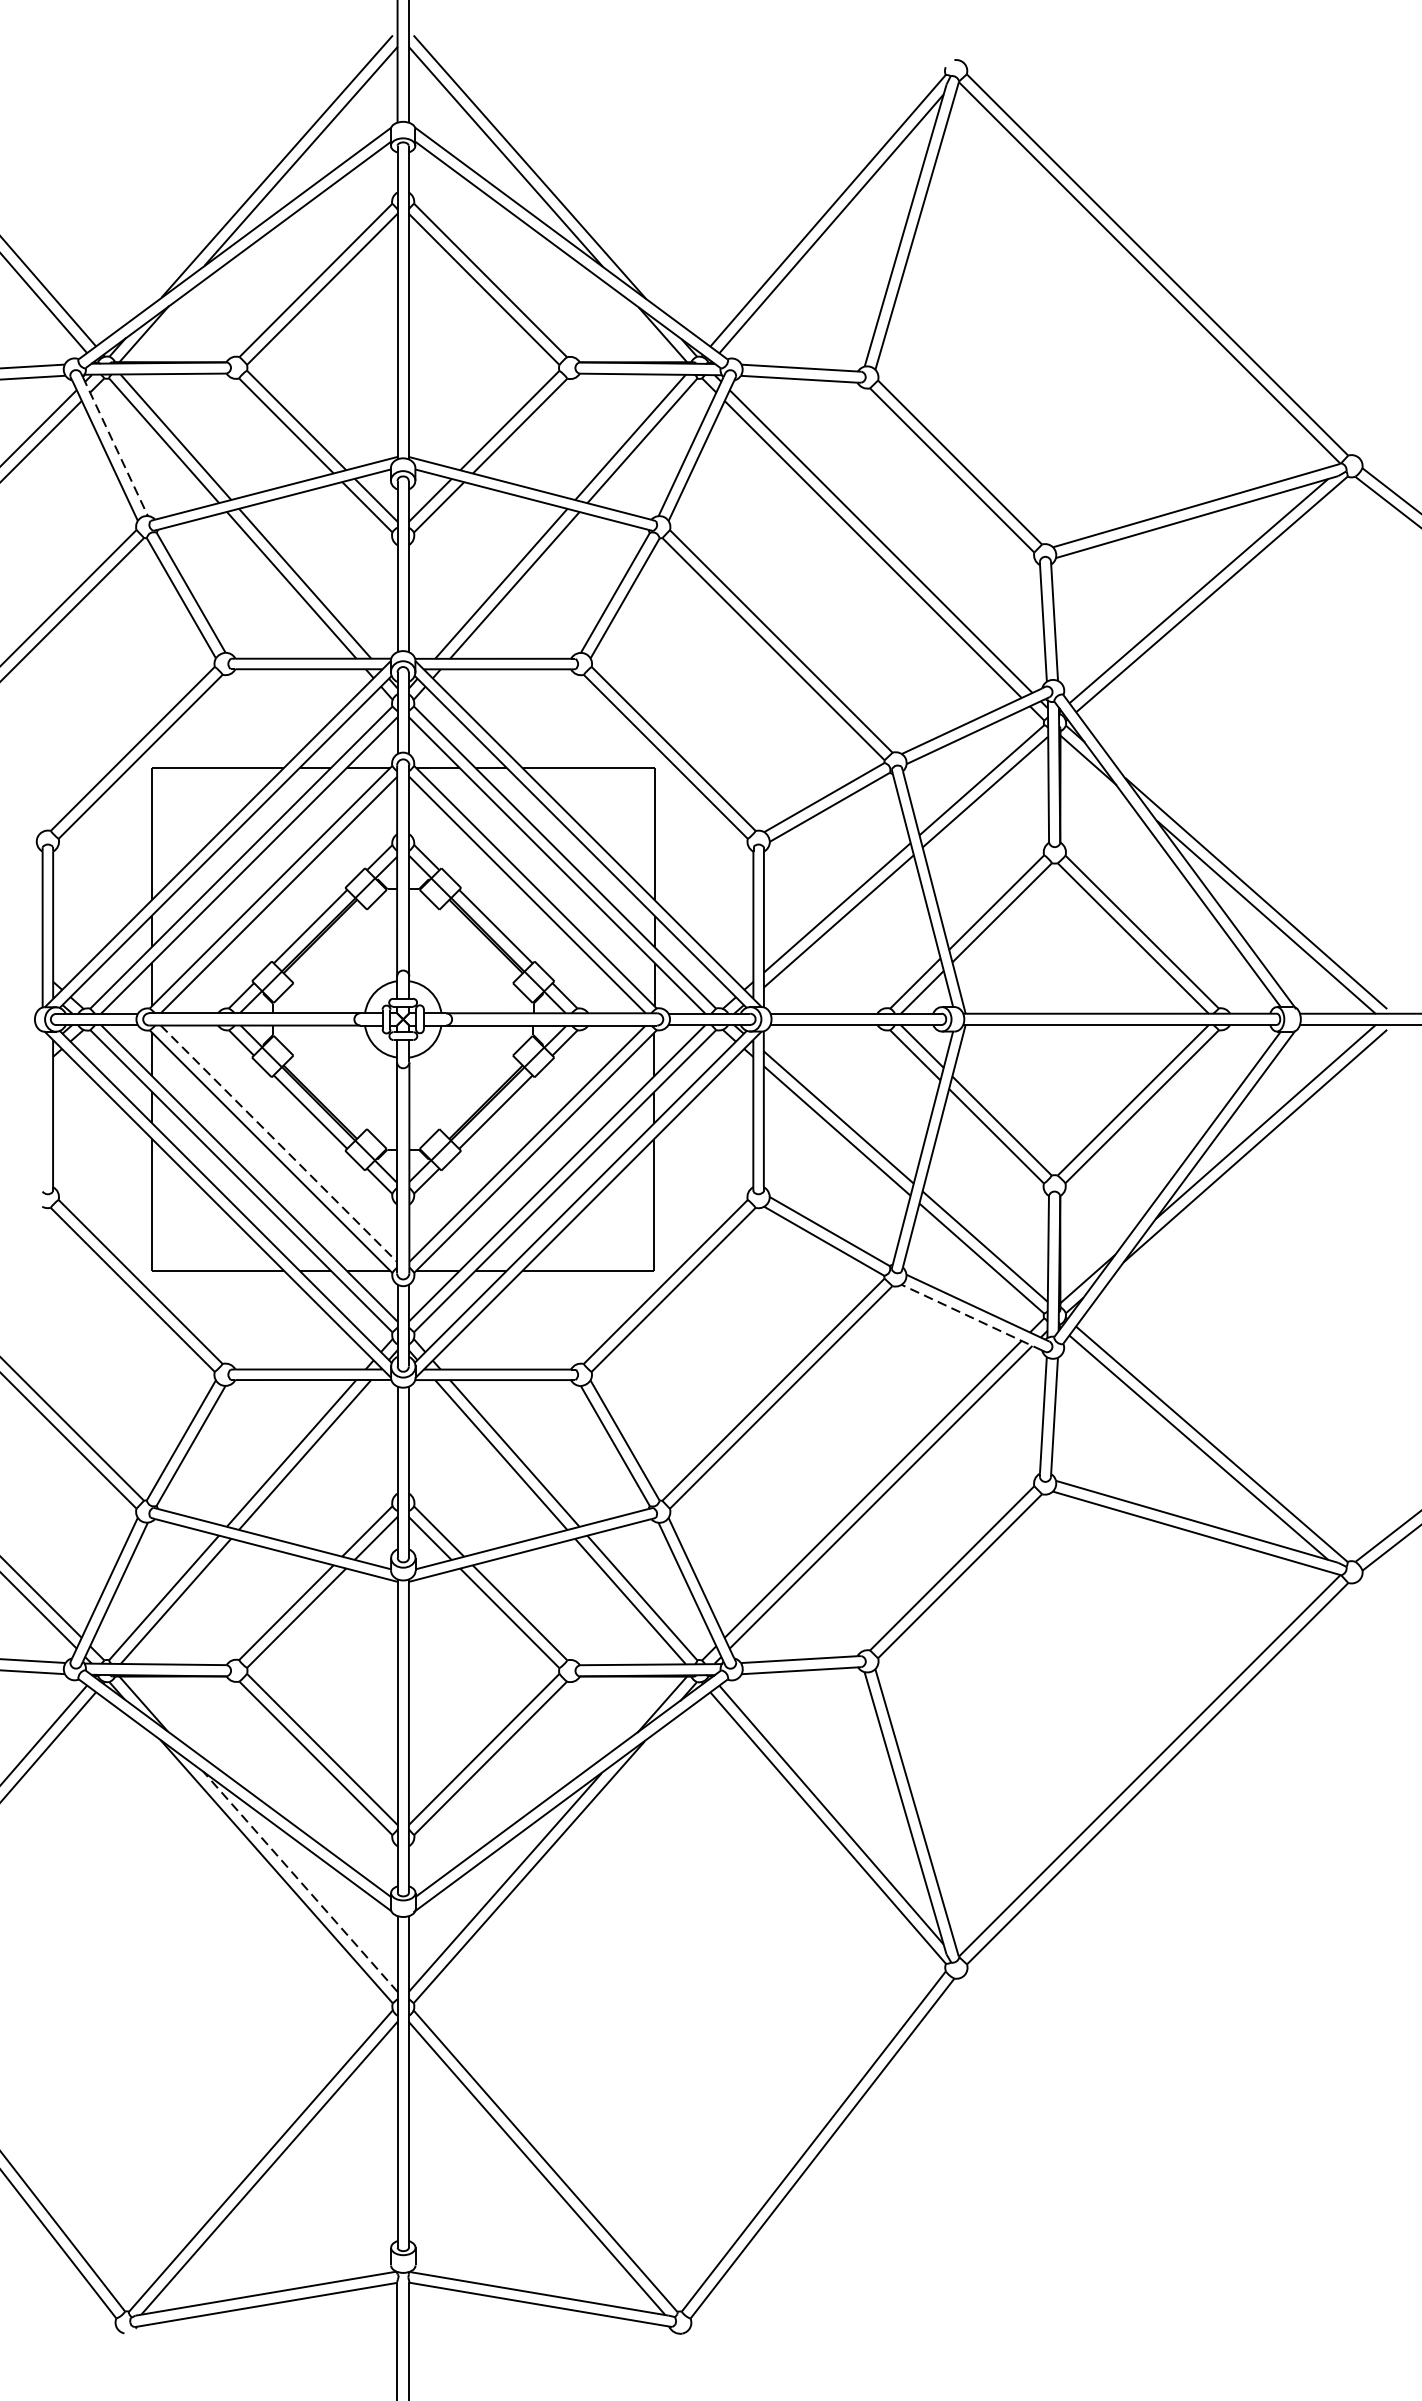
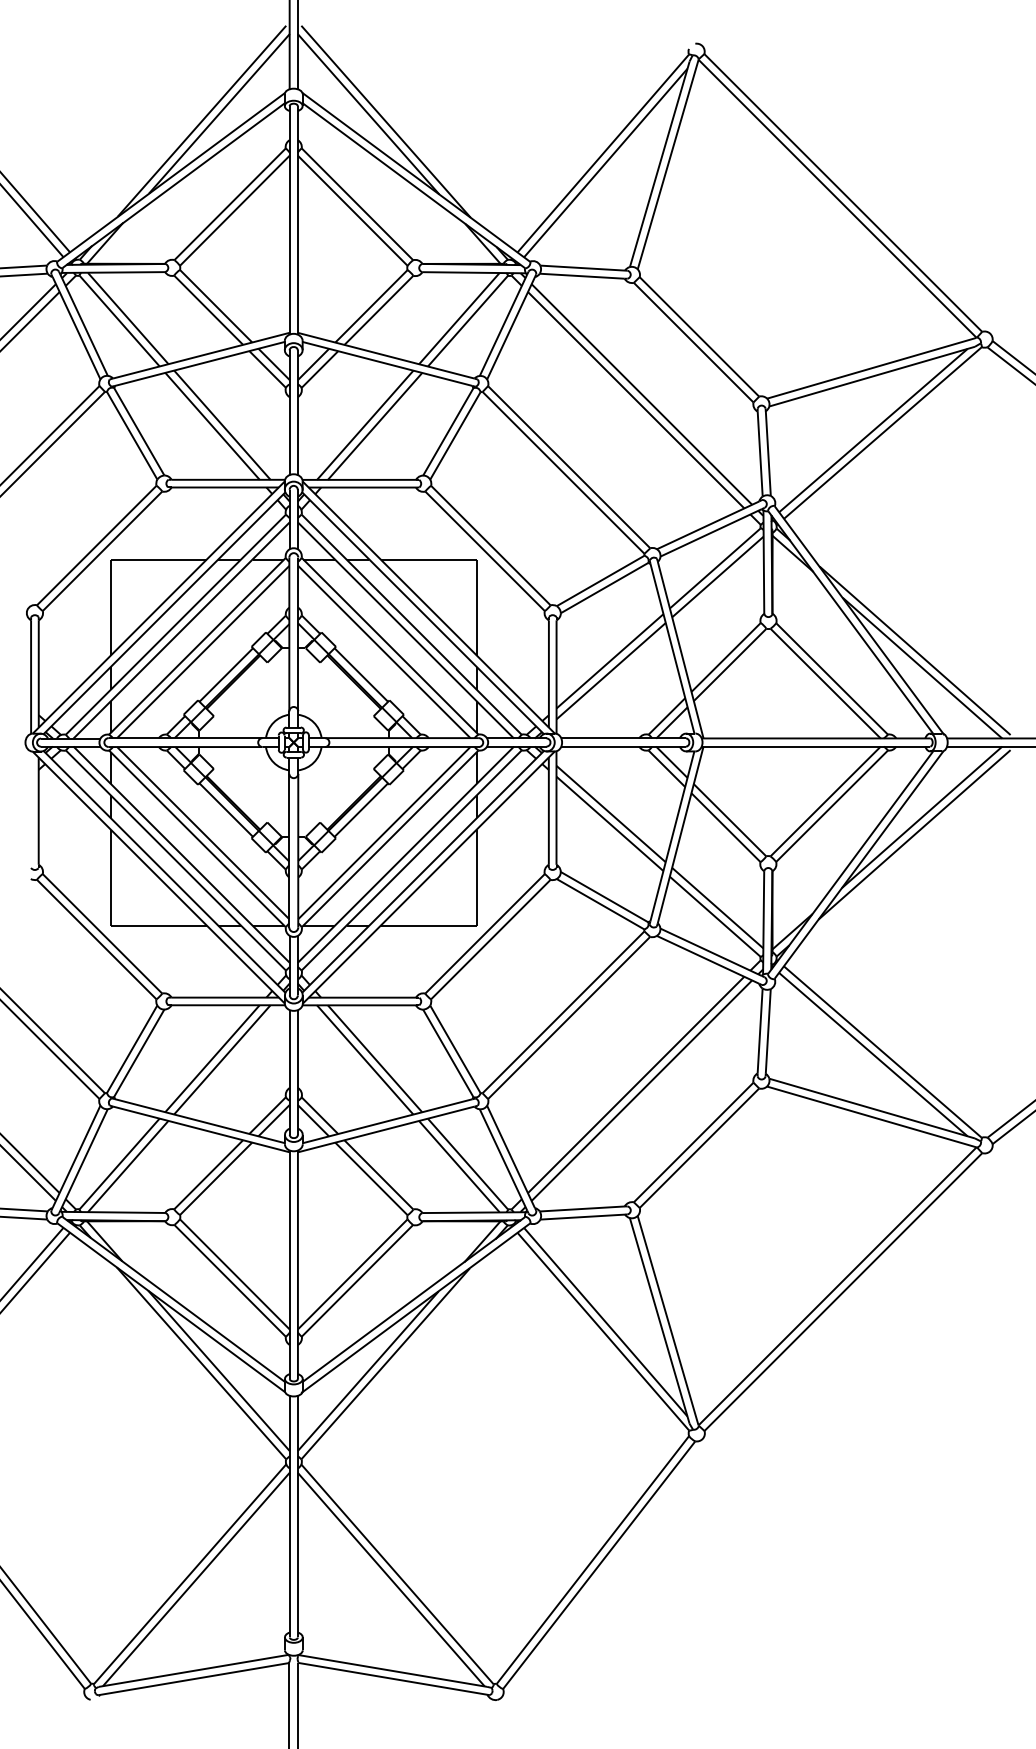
line: (115, 446) -> (84, 325), dashed -> solid
line: (279, 1144) -> (203, 833), dashed -> solid
line: (971, 1317) -> (707, 959), dashed -> solid
line: (301, 1881) -> (219, 1370), dashed -> solid

